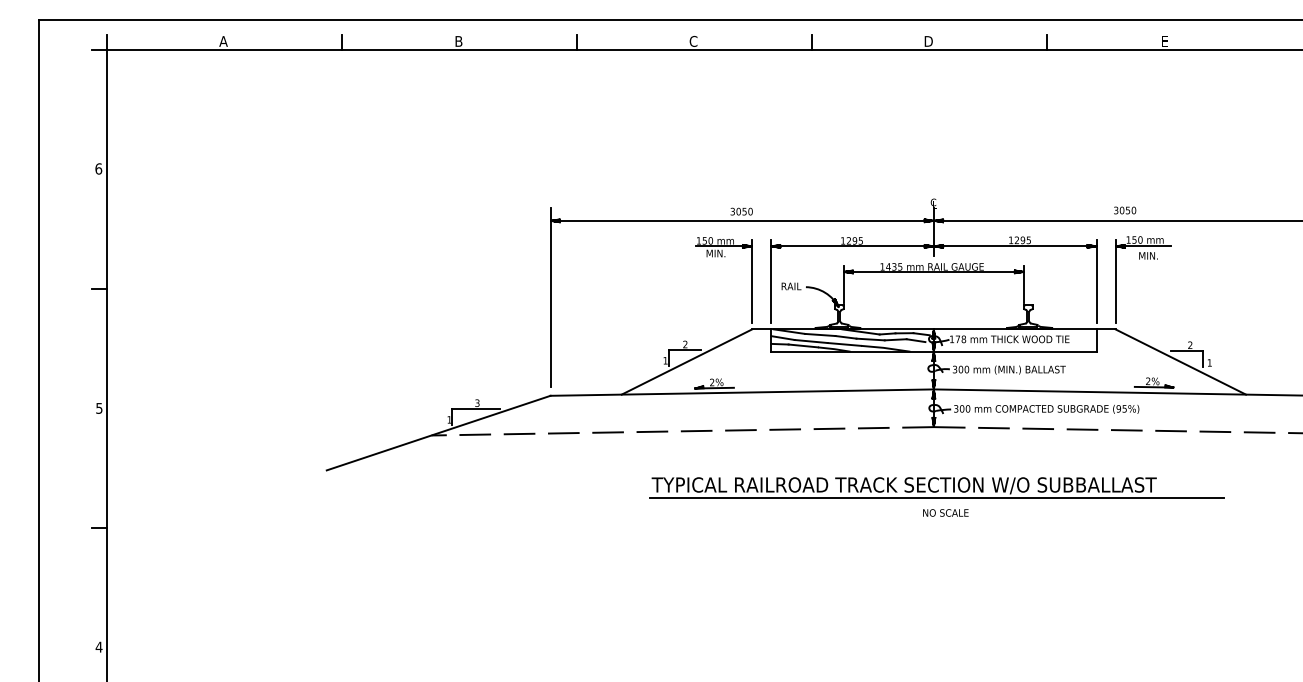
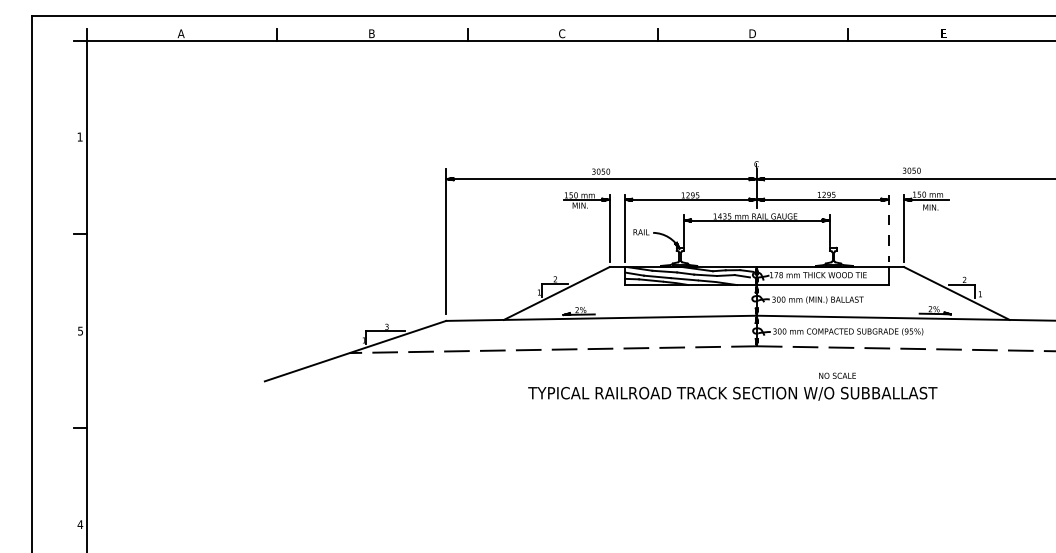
text: (98, 168) -> (79, 136), 6 -> 1
line: (1096, 281) -> (888, 228), solid -> dashed
line: (935, 497) -> (758, 403), removed
text: (945, 512) -> (837, 375), moved

